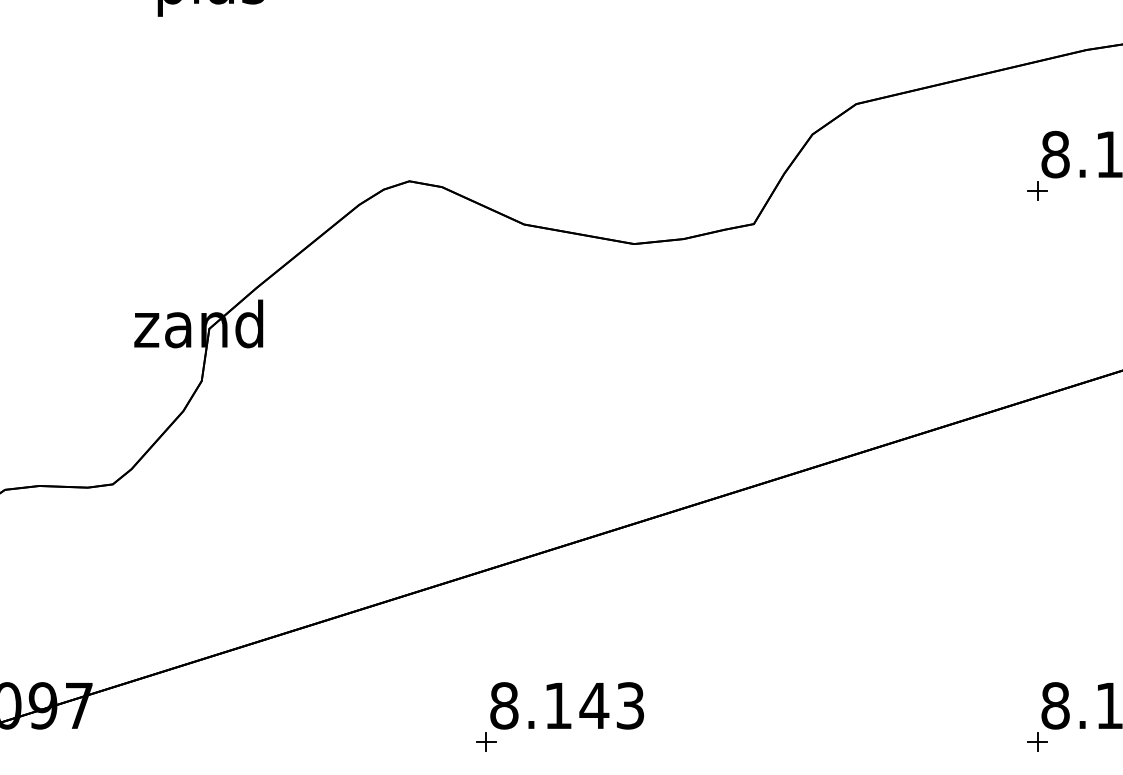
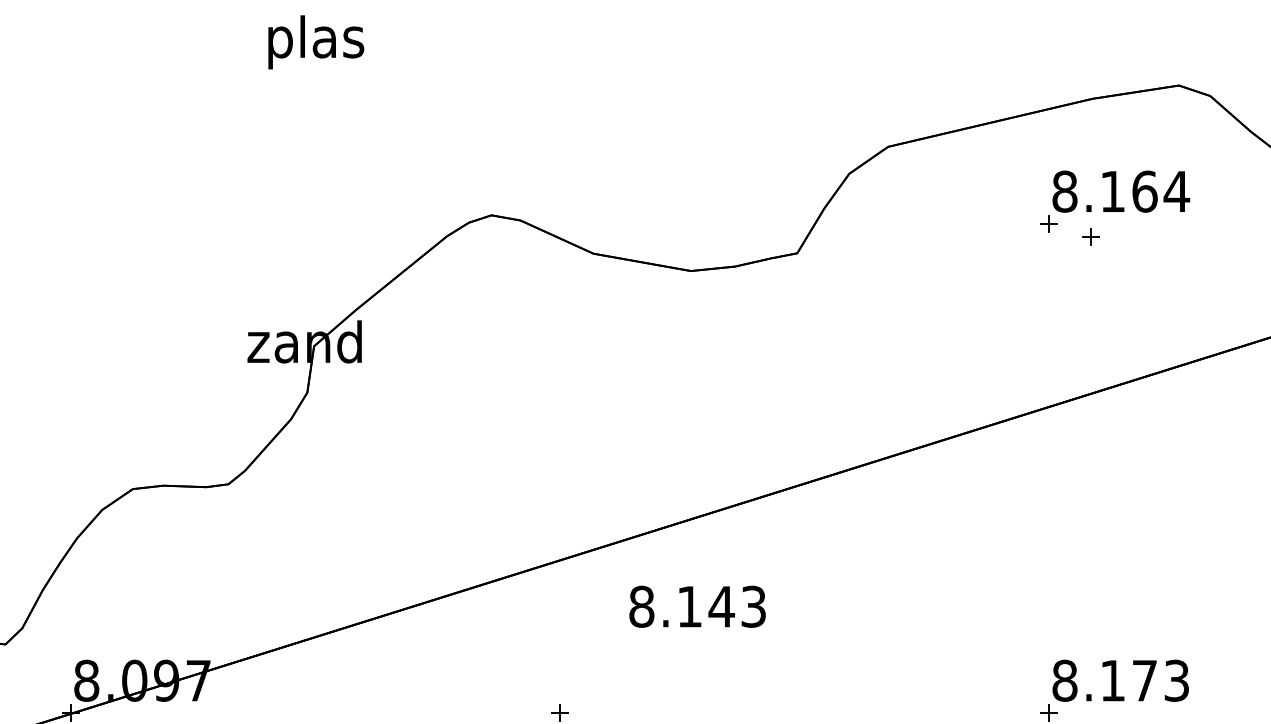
part: (1084, 205) -> (1090, 236), added
text: (567, 705) -> (697, 606), moved

